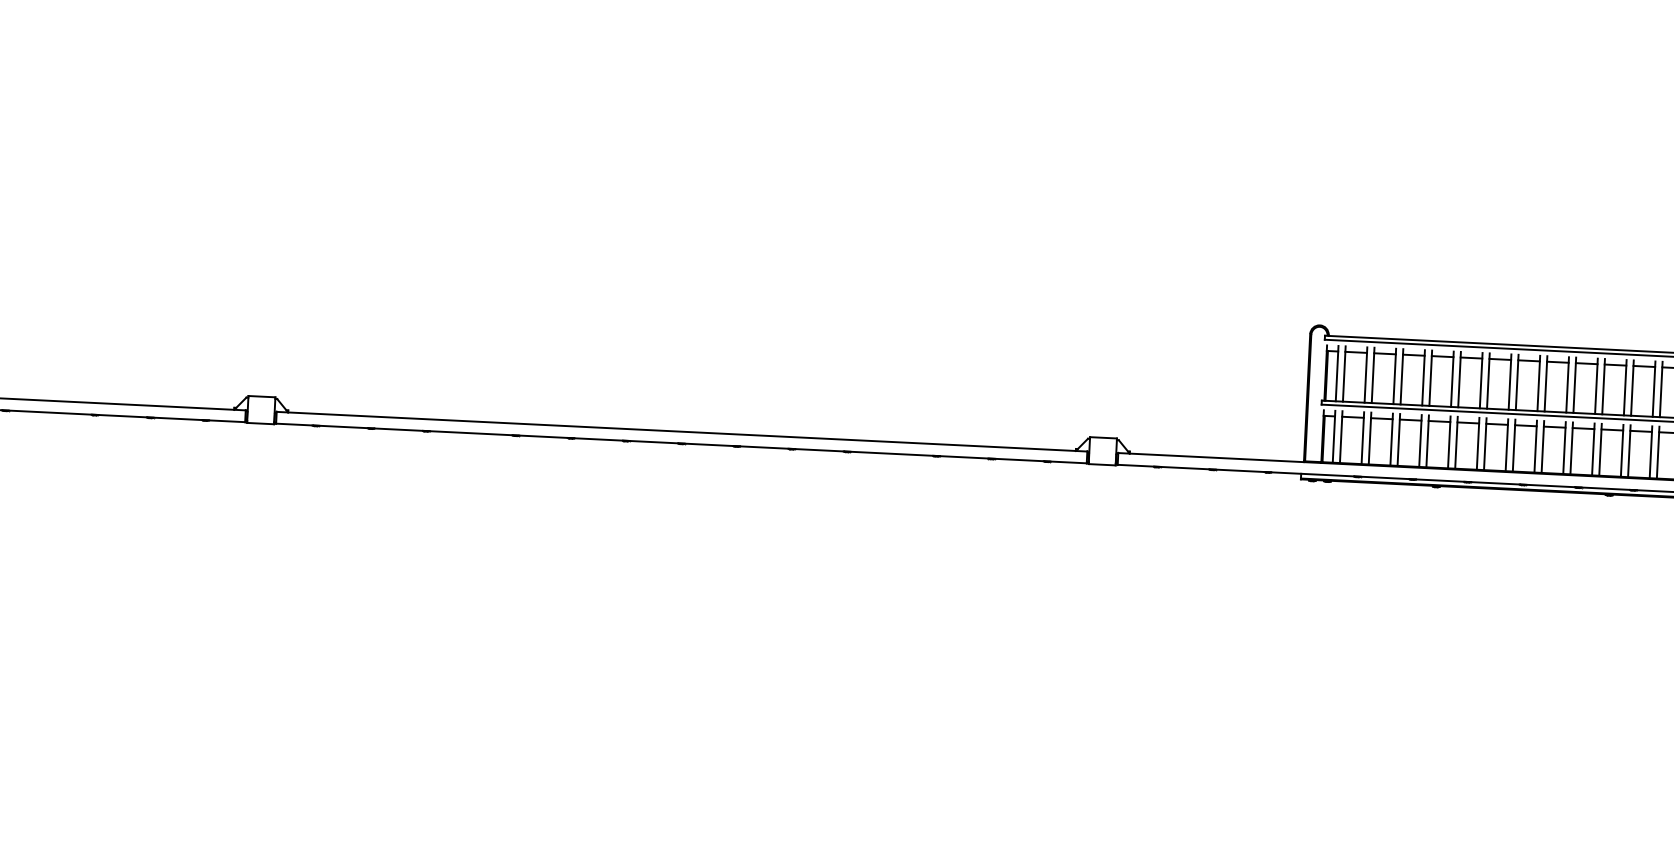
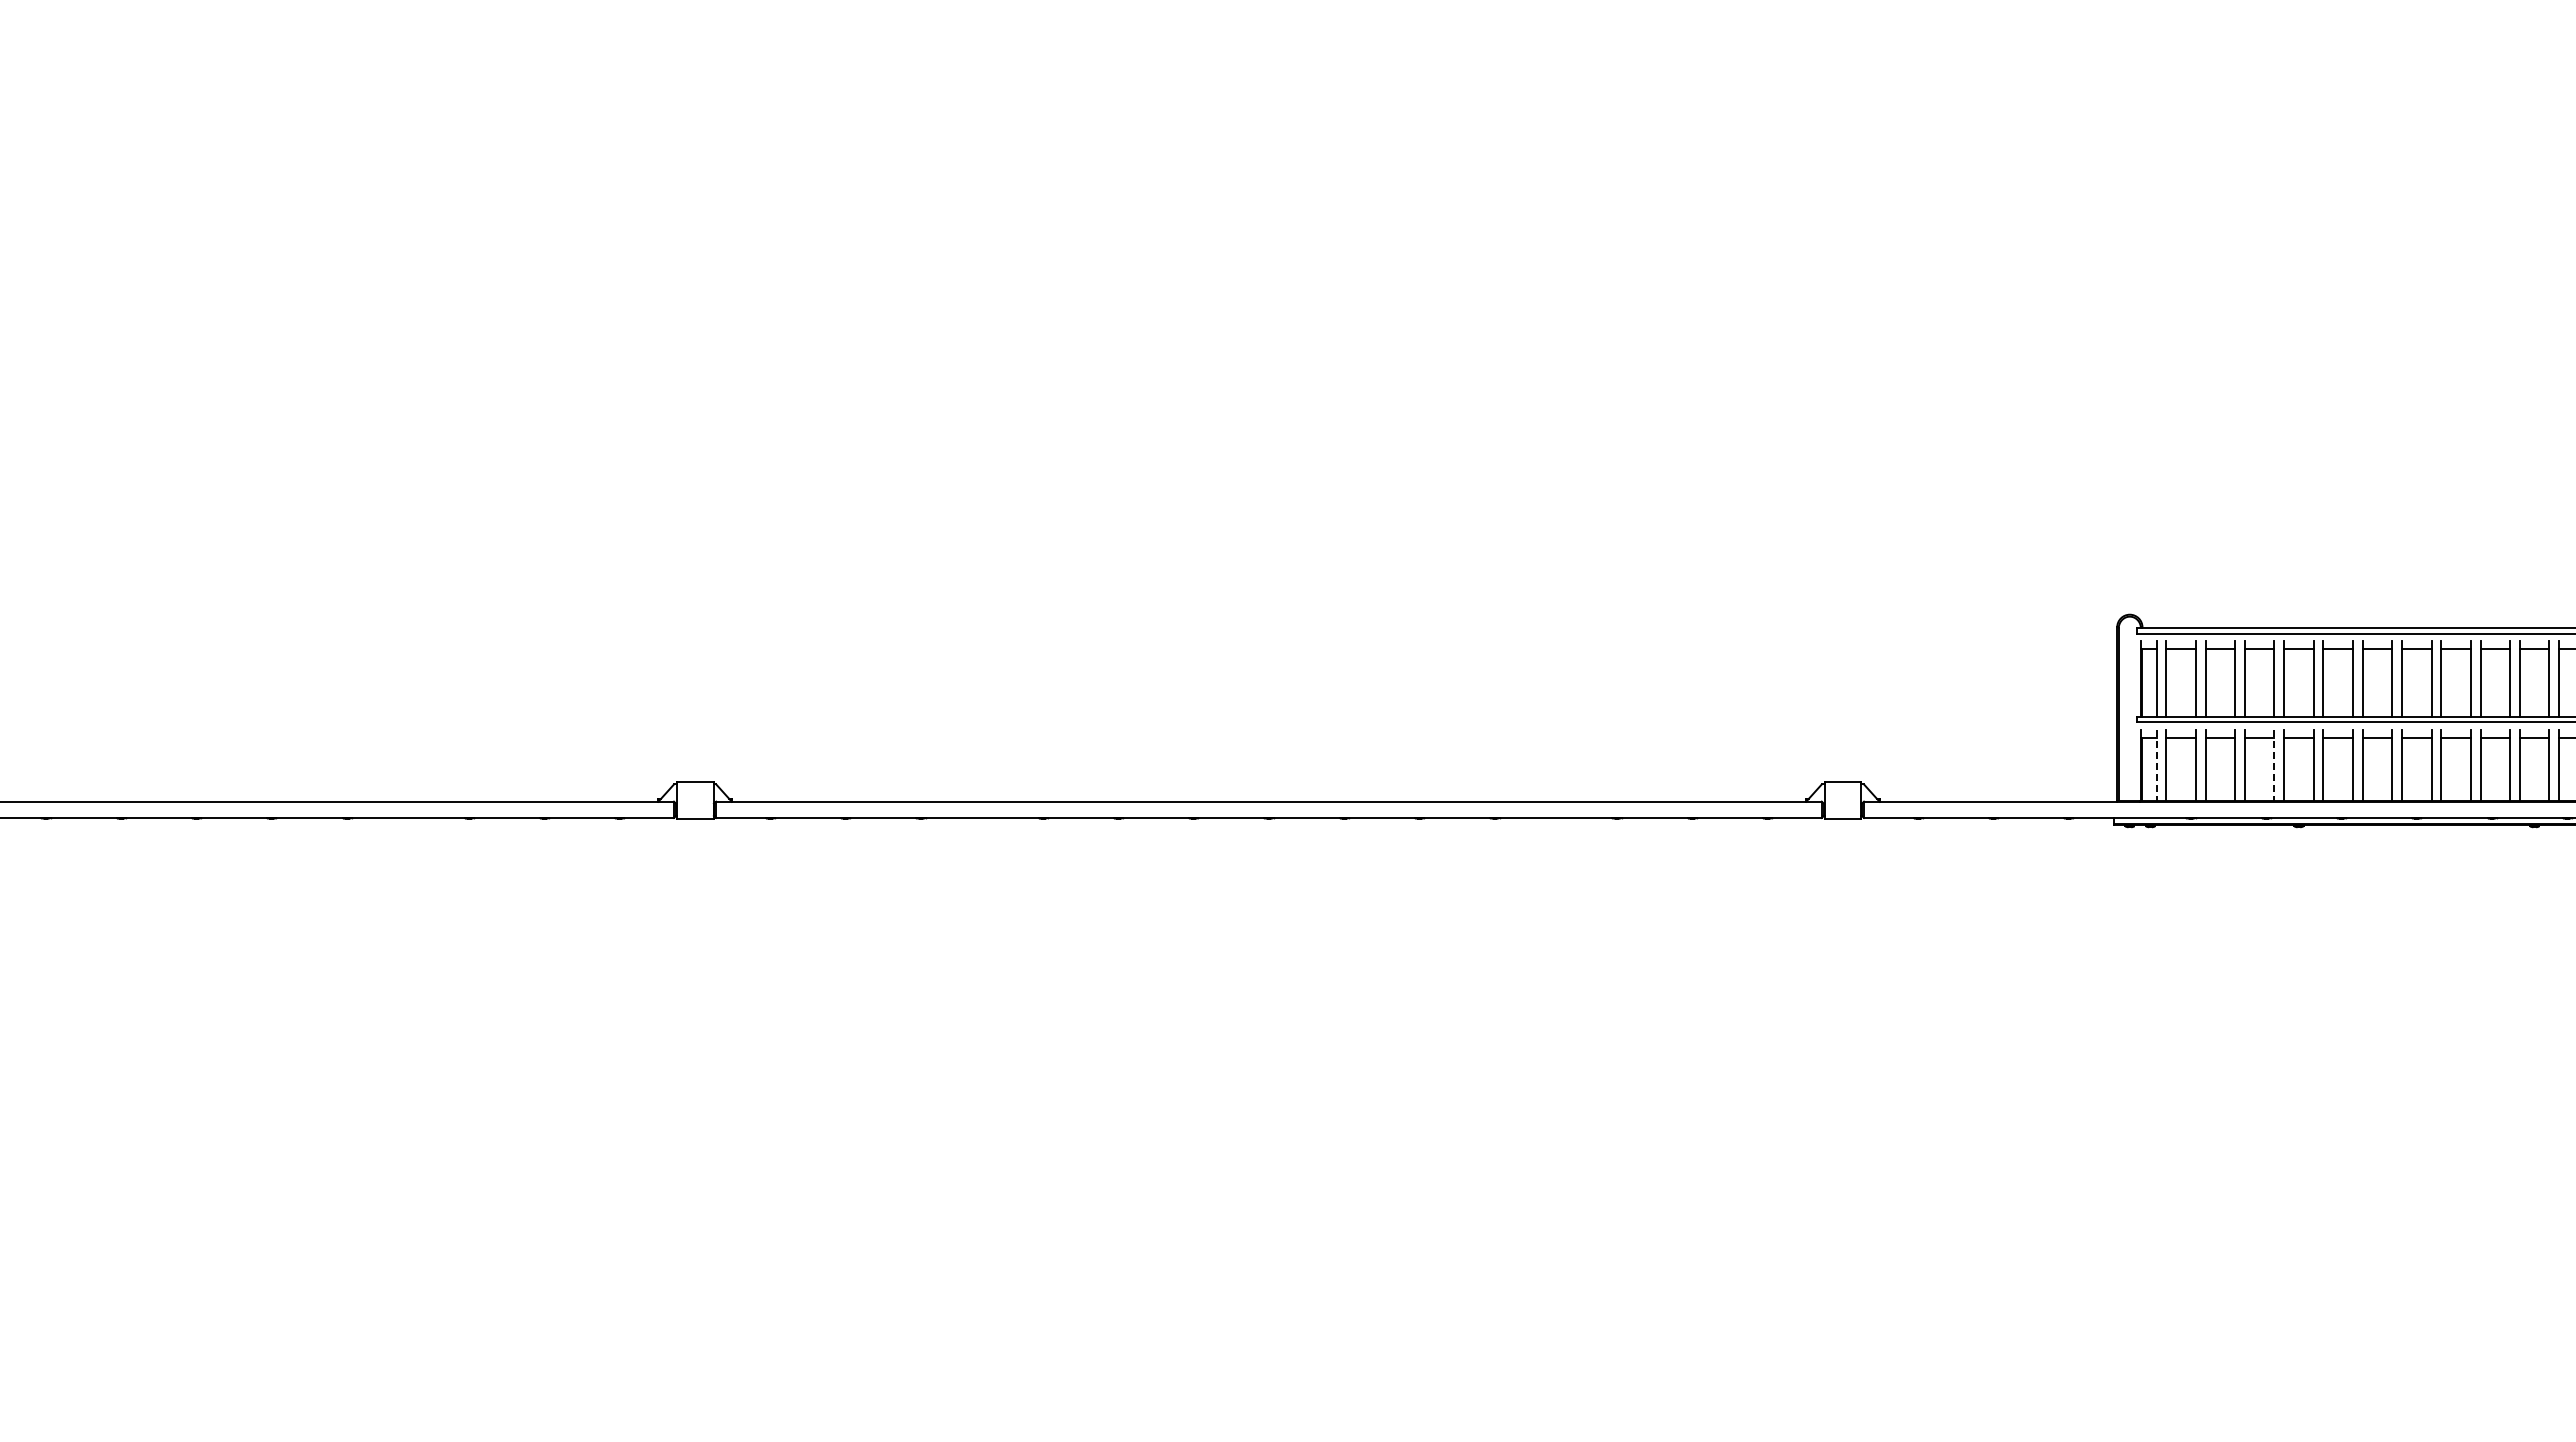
line: (1334, 436) -> (2156, 765), solid -> dashed
line: (1420, 441) -> (2274, 765), solid -> dashed

